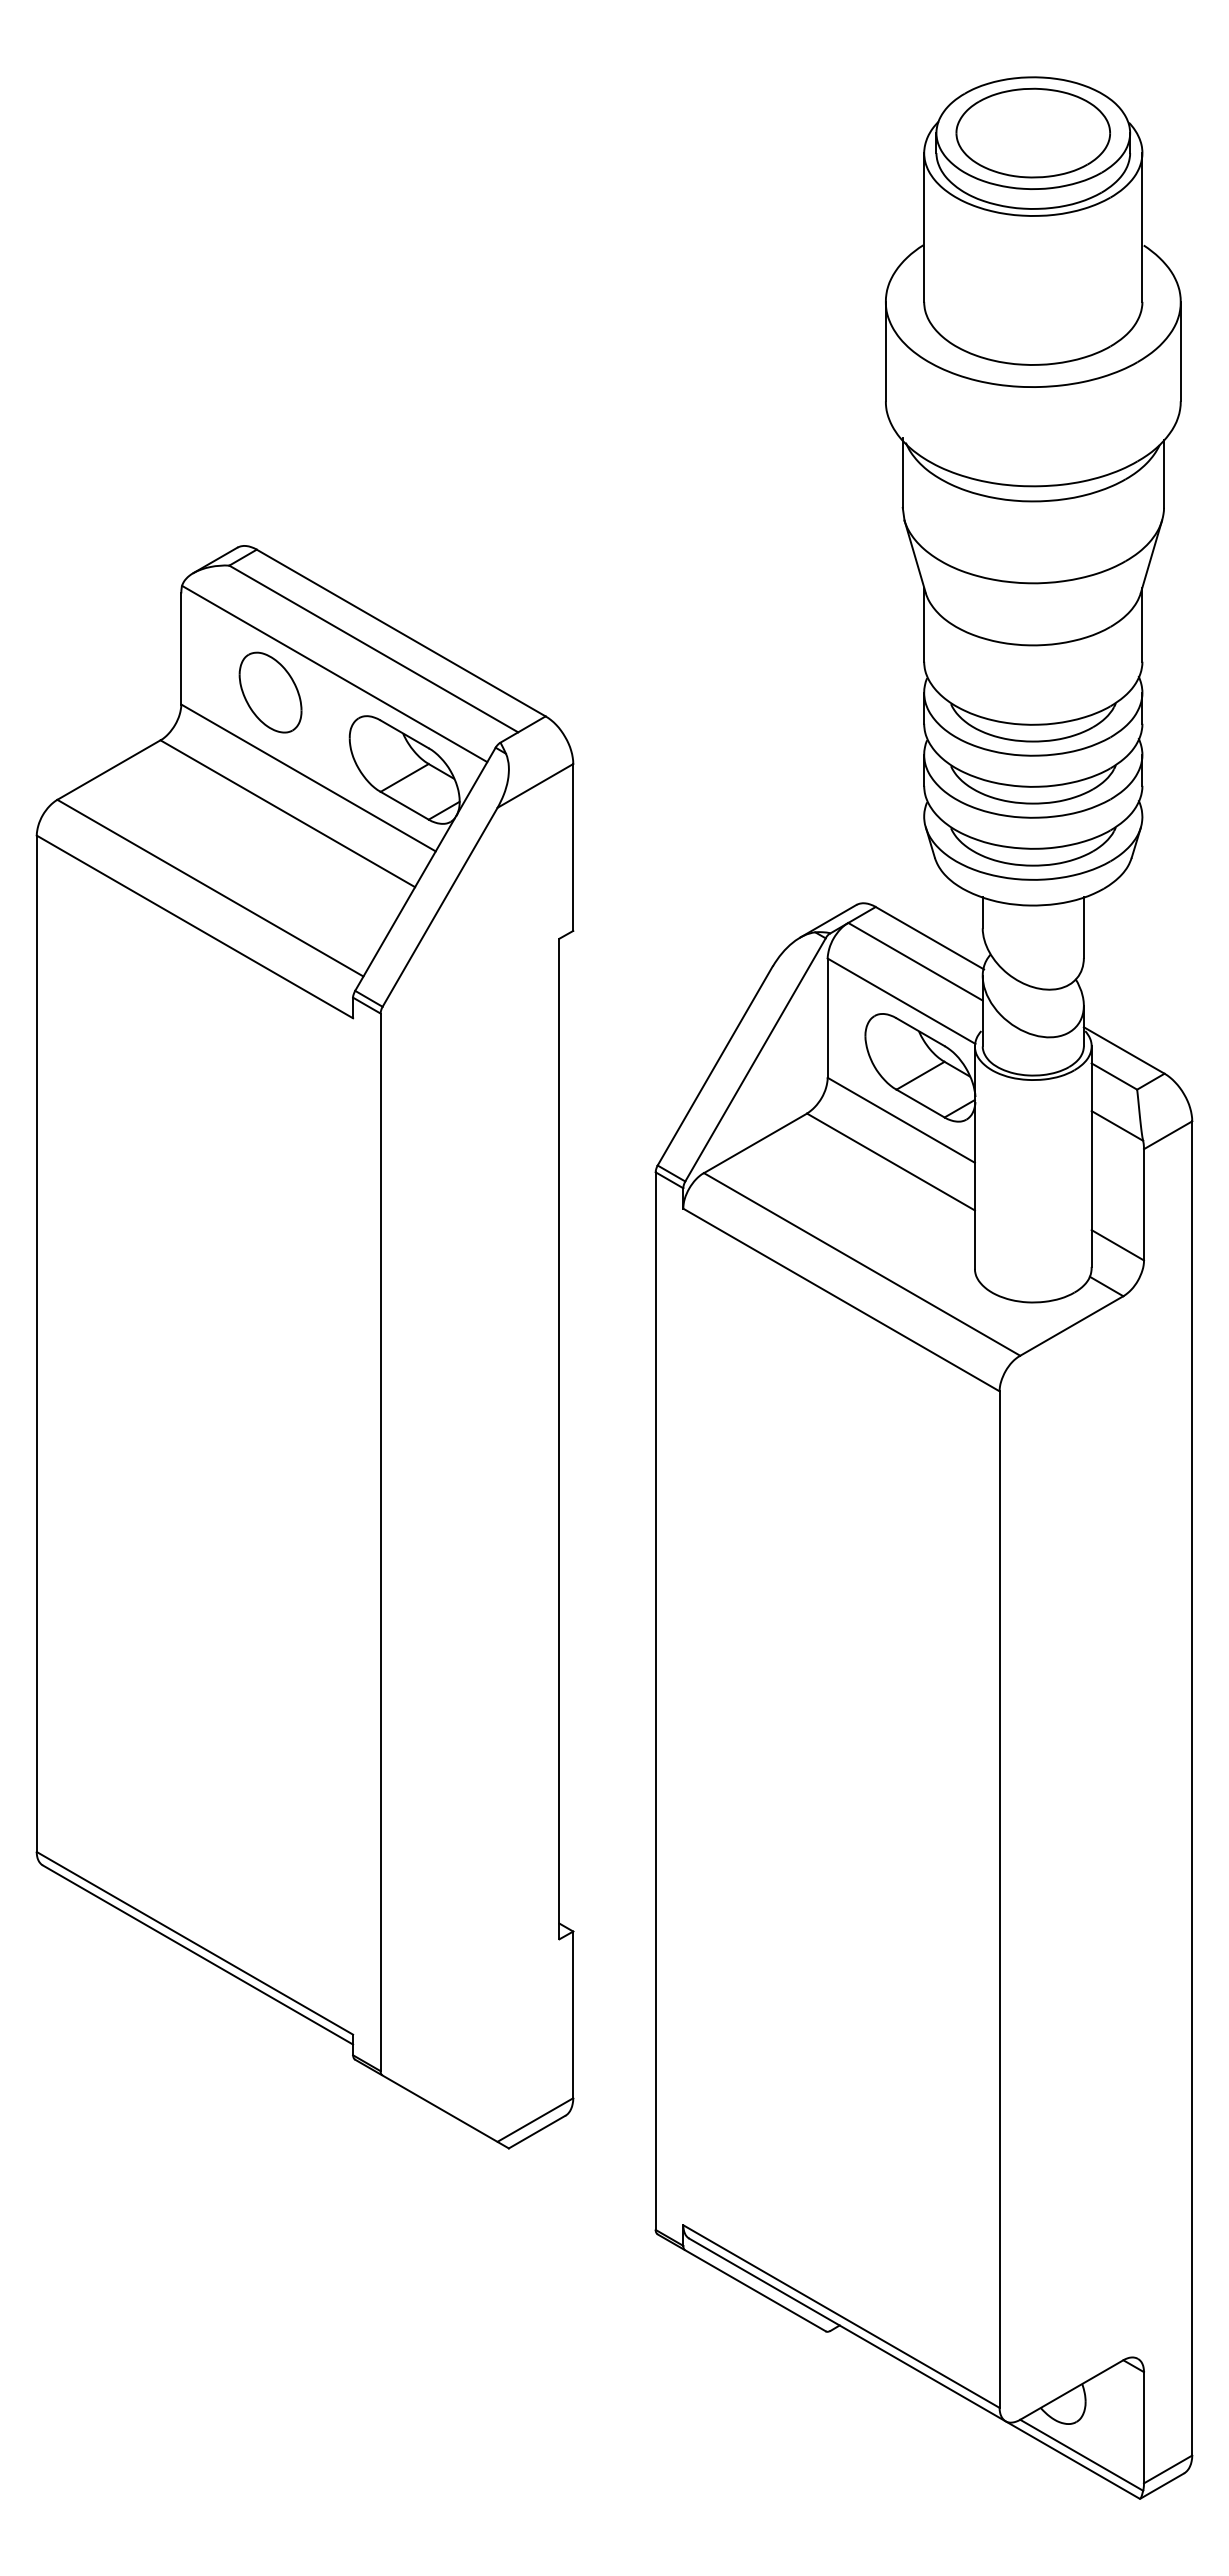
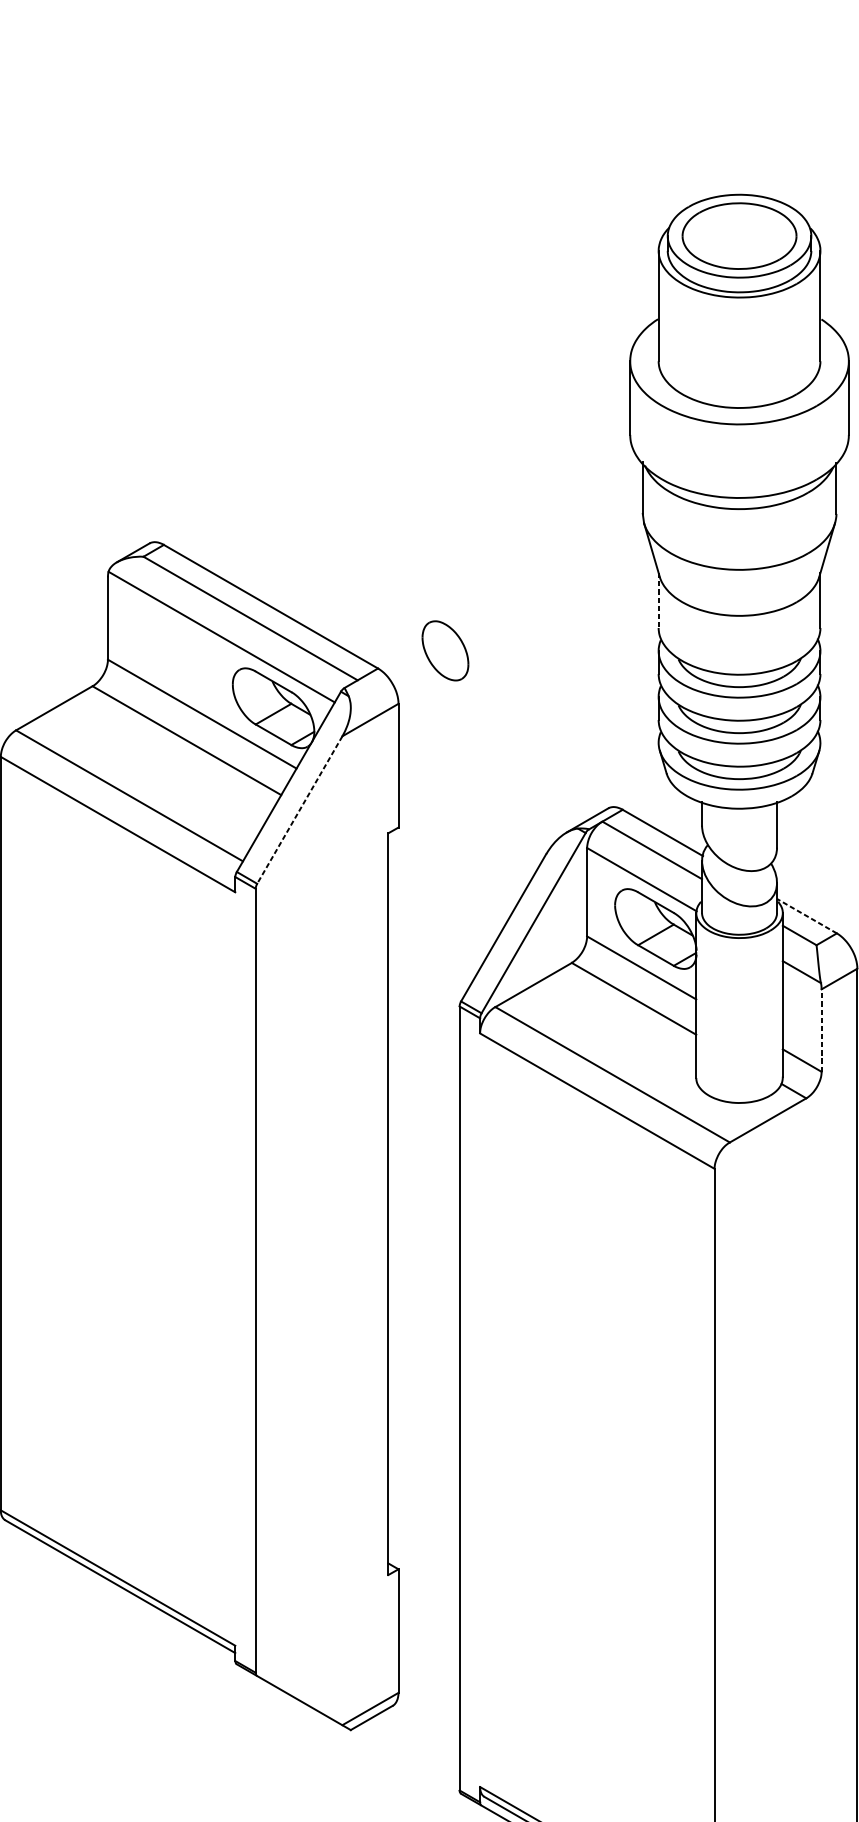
line: (924, 625) -> (658, 601), solid -> dashed
part: (270, 692) -> (445, 650), moved
line: (440, 907) -> (300, 810), solid -> dashed
line: (1124, 1050) -> (807, 916), solid -> dashed
line: (1143, 1204) -> (821, 1030), solid -> dashed

